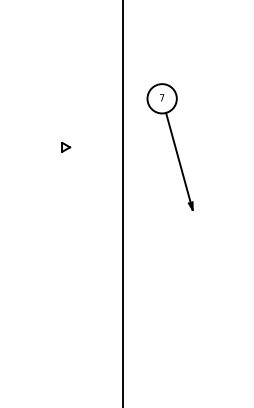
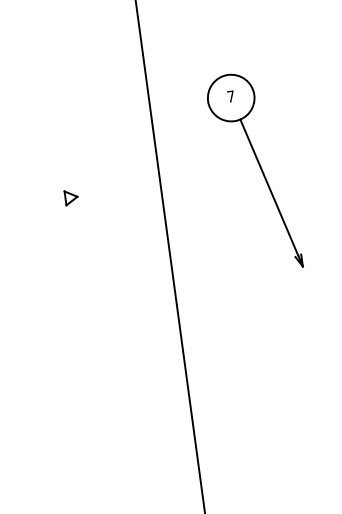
part: (169, 146) -> (252, 171), moved

